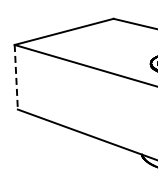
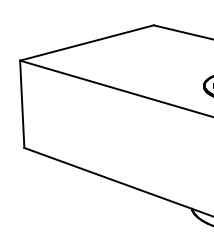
line: (16, 77) -> (22, 104), dashed -> solid

